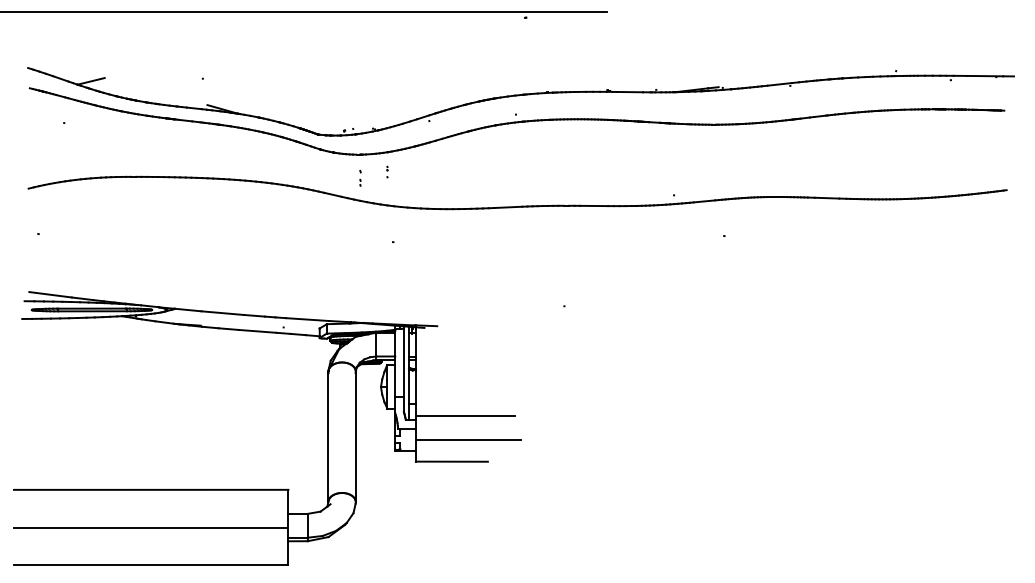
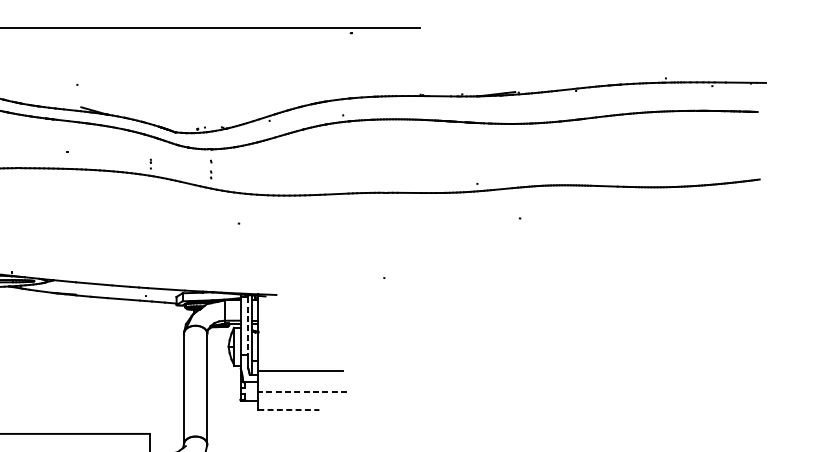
part: (387, 171) -> (150, 163), moved
part: (360, 177) -> (211, 168), size x1.4
line: (403, 363) -> (247, 326), solid -> dashed
line: (467, 440) -> (302, 392), solid -> dashed
line: (452, 461) -> (289, 409), solid -> dashed

